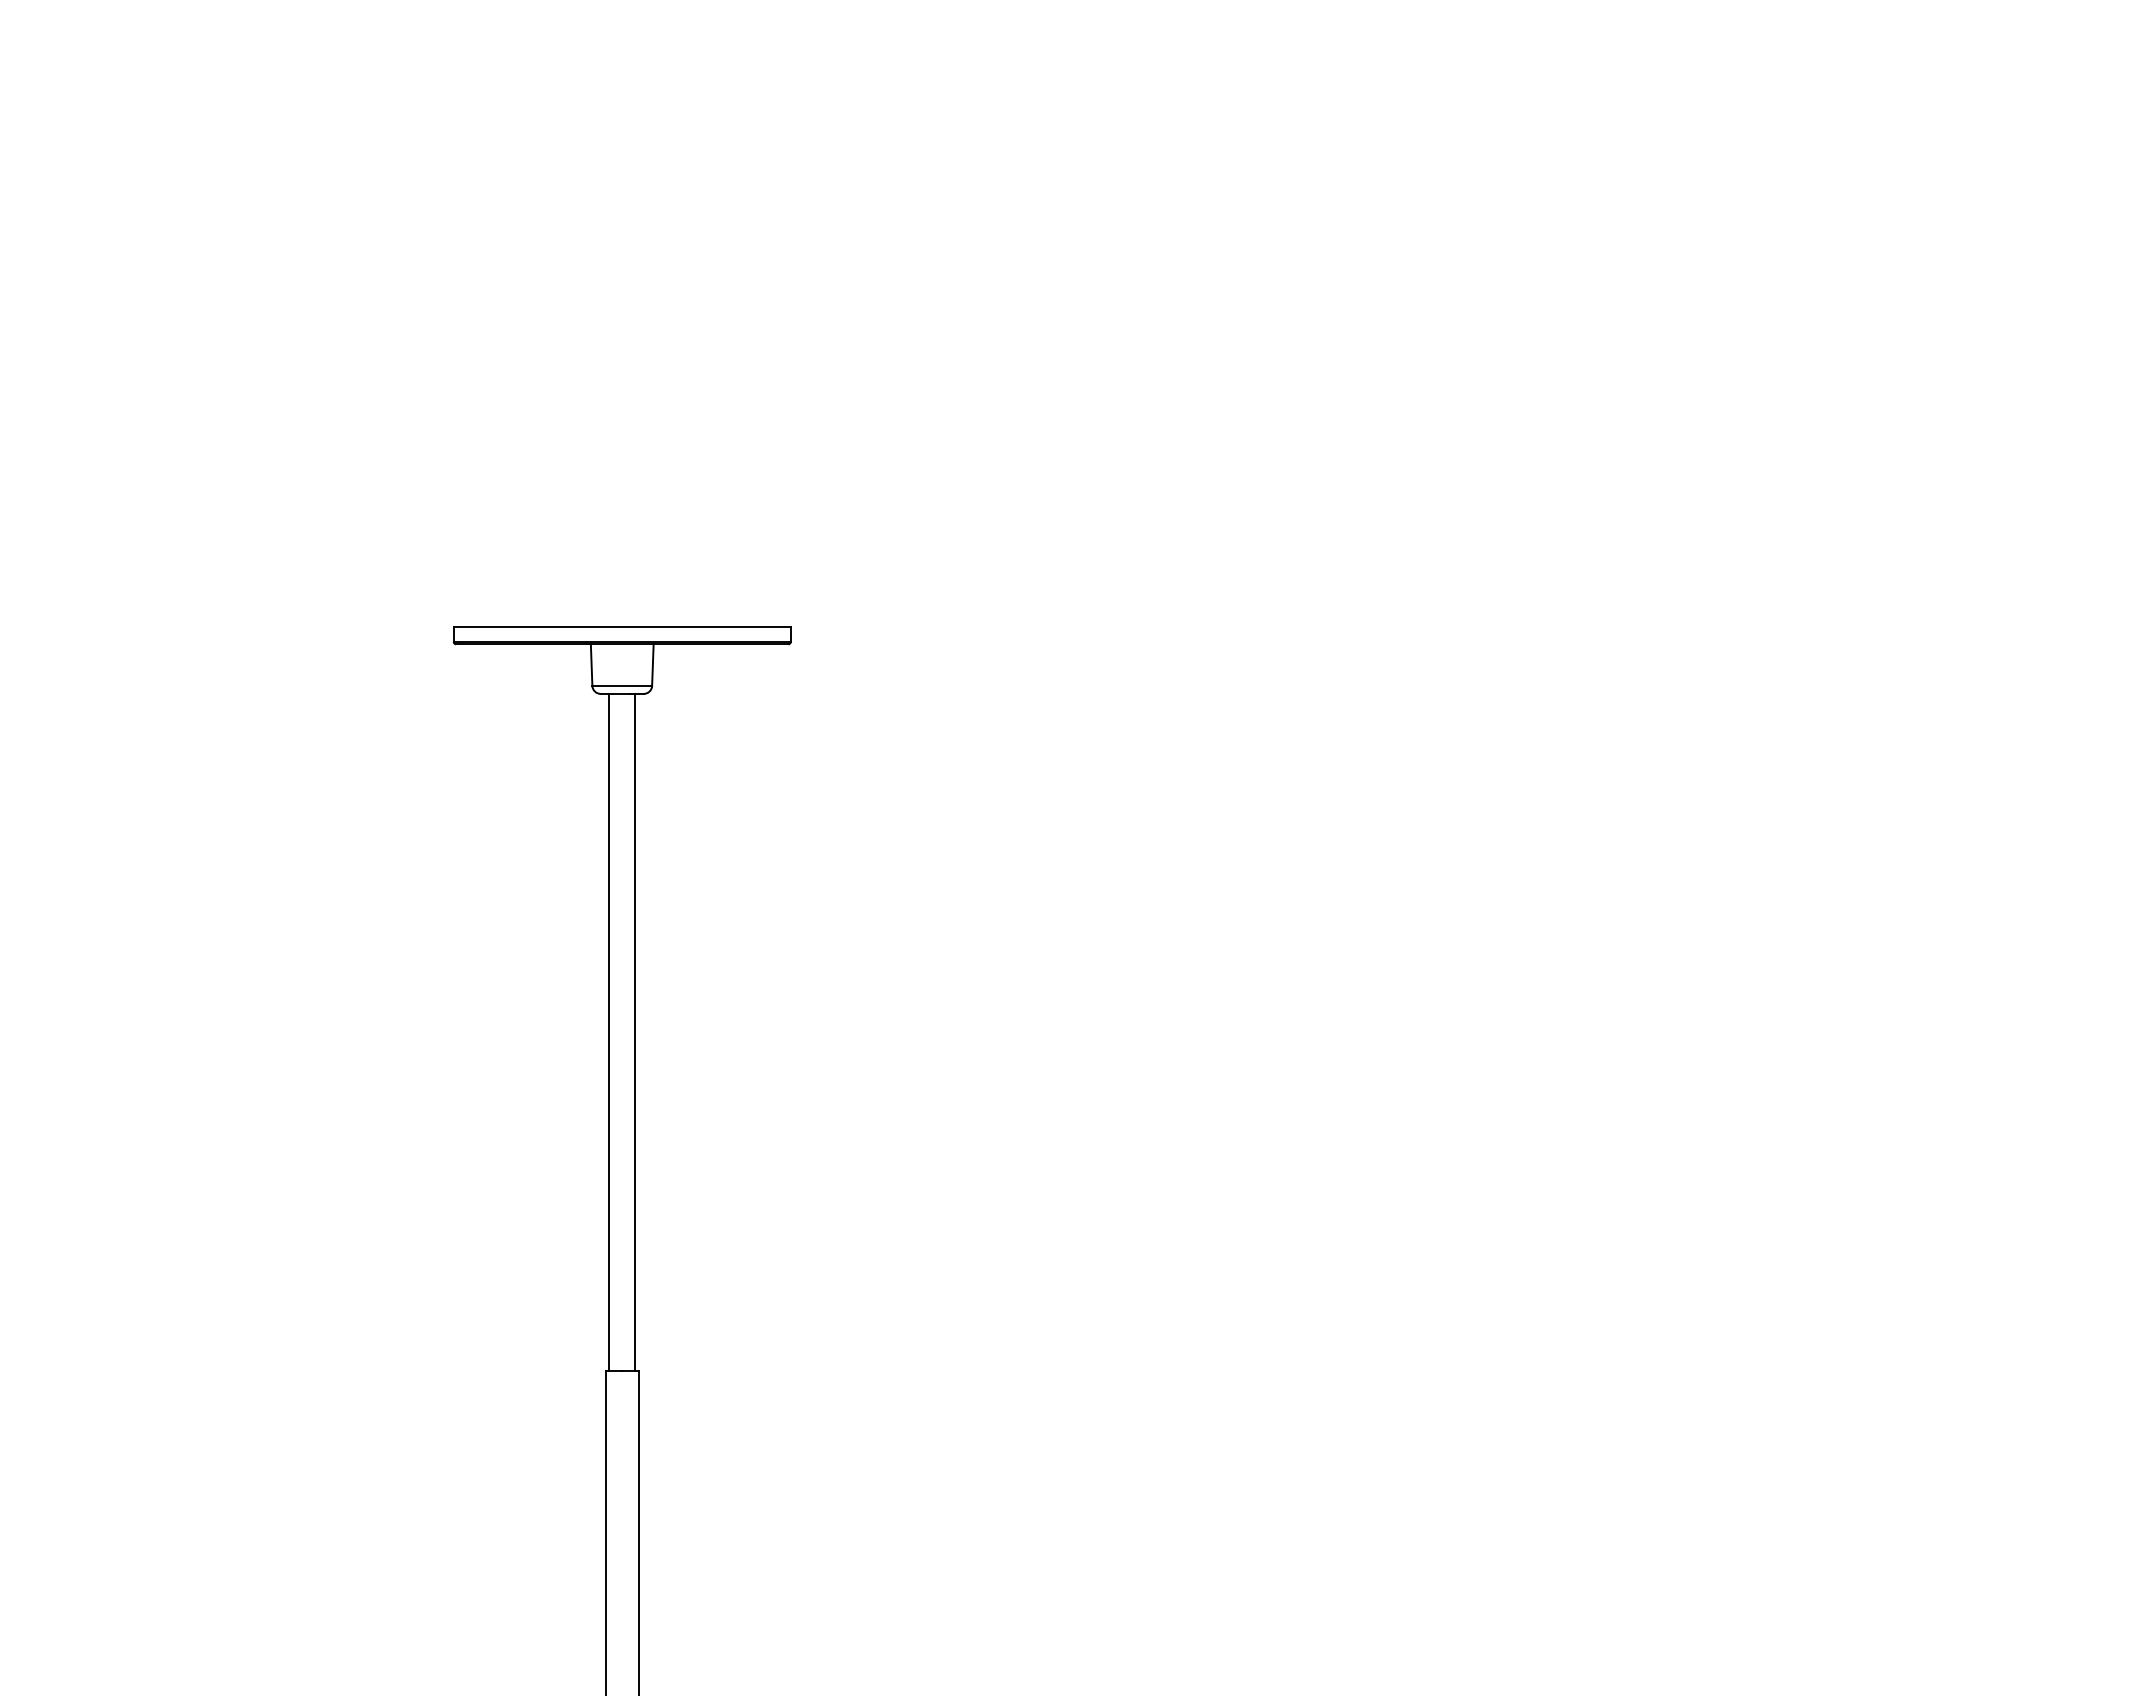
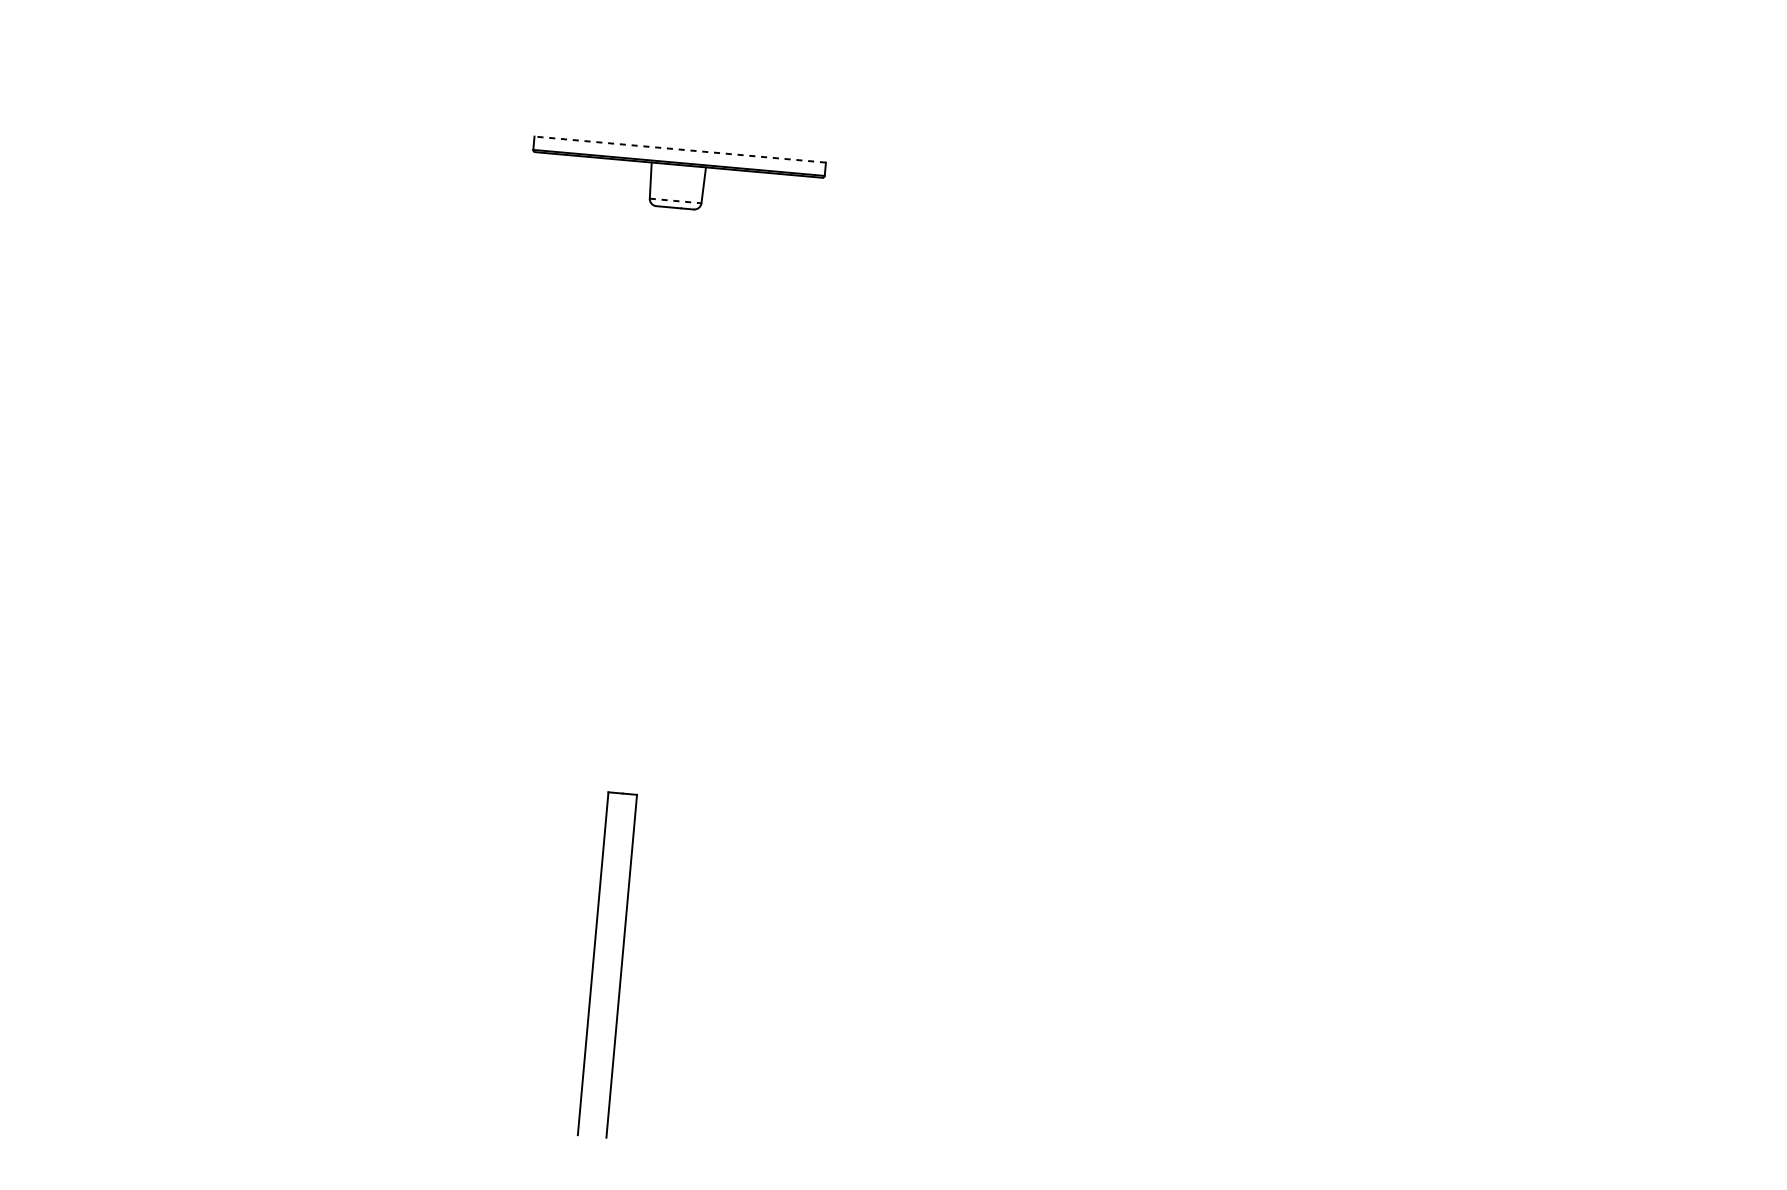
line: (621, 626) -> (679, 149), solid -> dashed
line: (622, 685) -> (675, 200), solid -> dashed
line: (609, 1032) -> (637, 499), removed
line: (635, 1032) -> (660, 501), removed

